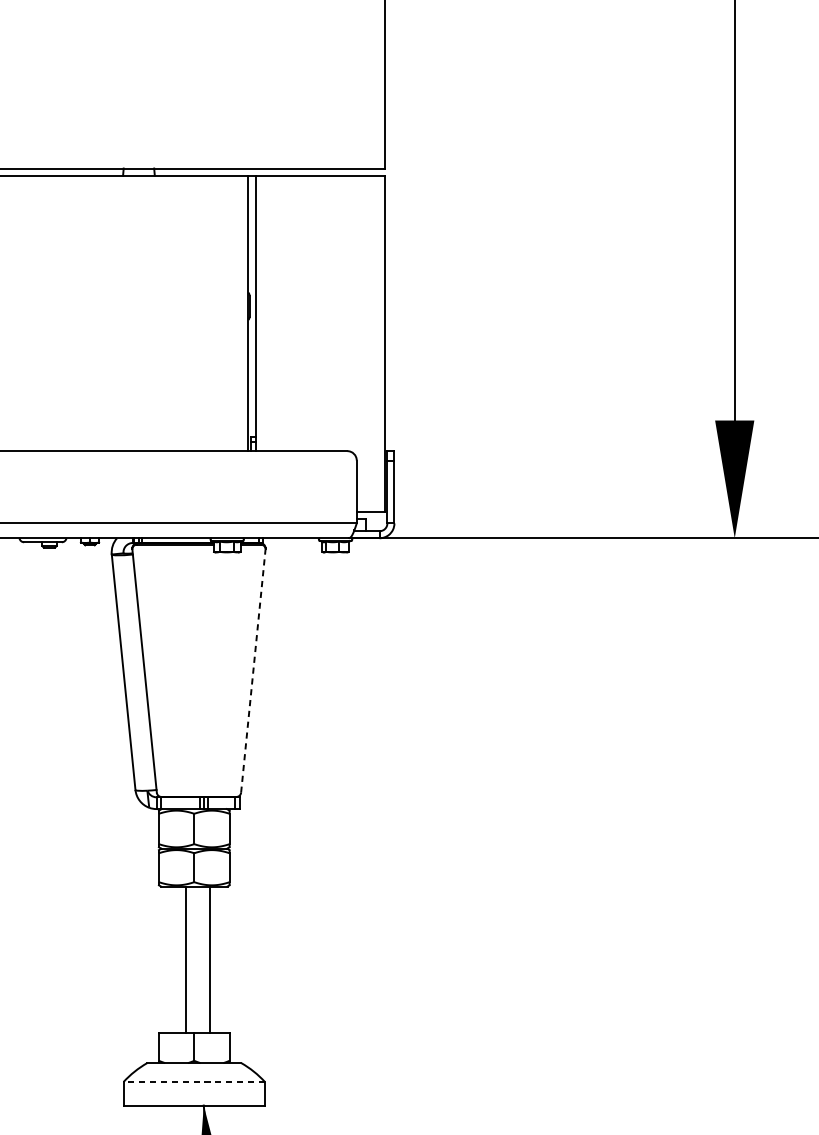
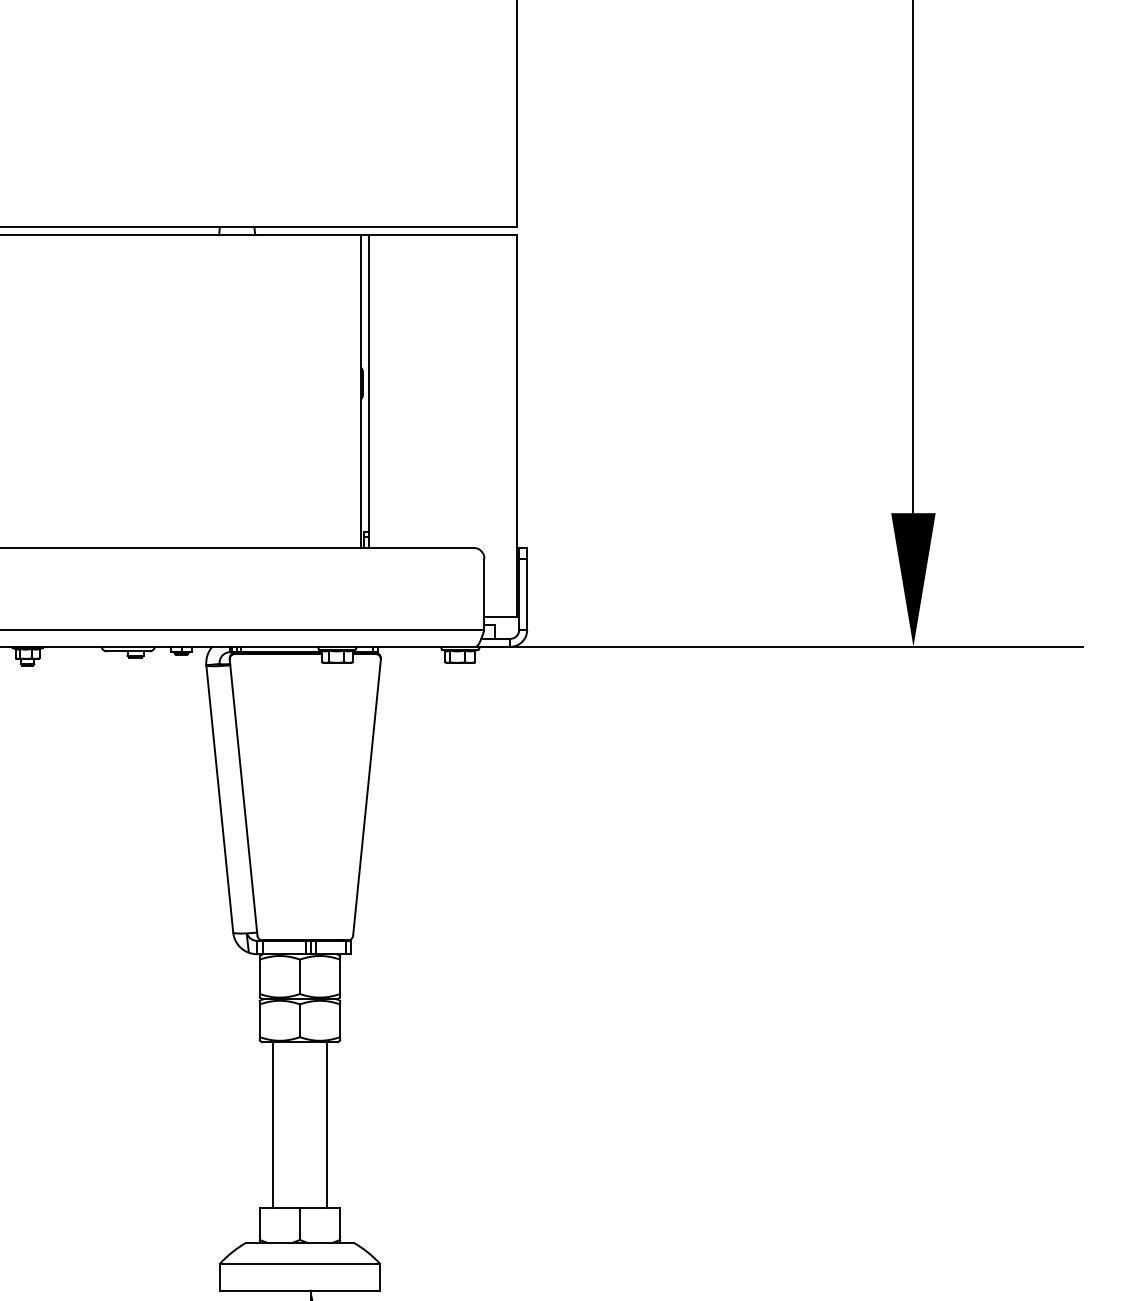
line: (252, 671) -> (366, 797), dashed -> solid
line: (185, 959) -> (326, 1124), moved
line: (209, 959) -> (273, 1124), moved
line: (193, 1081) -> (299, 1263), dashed -> solid

